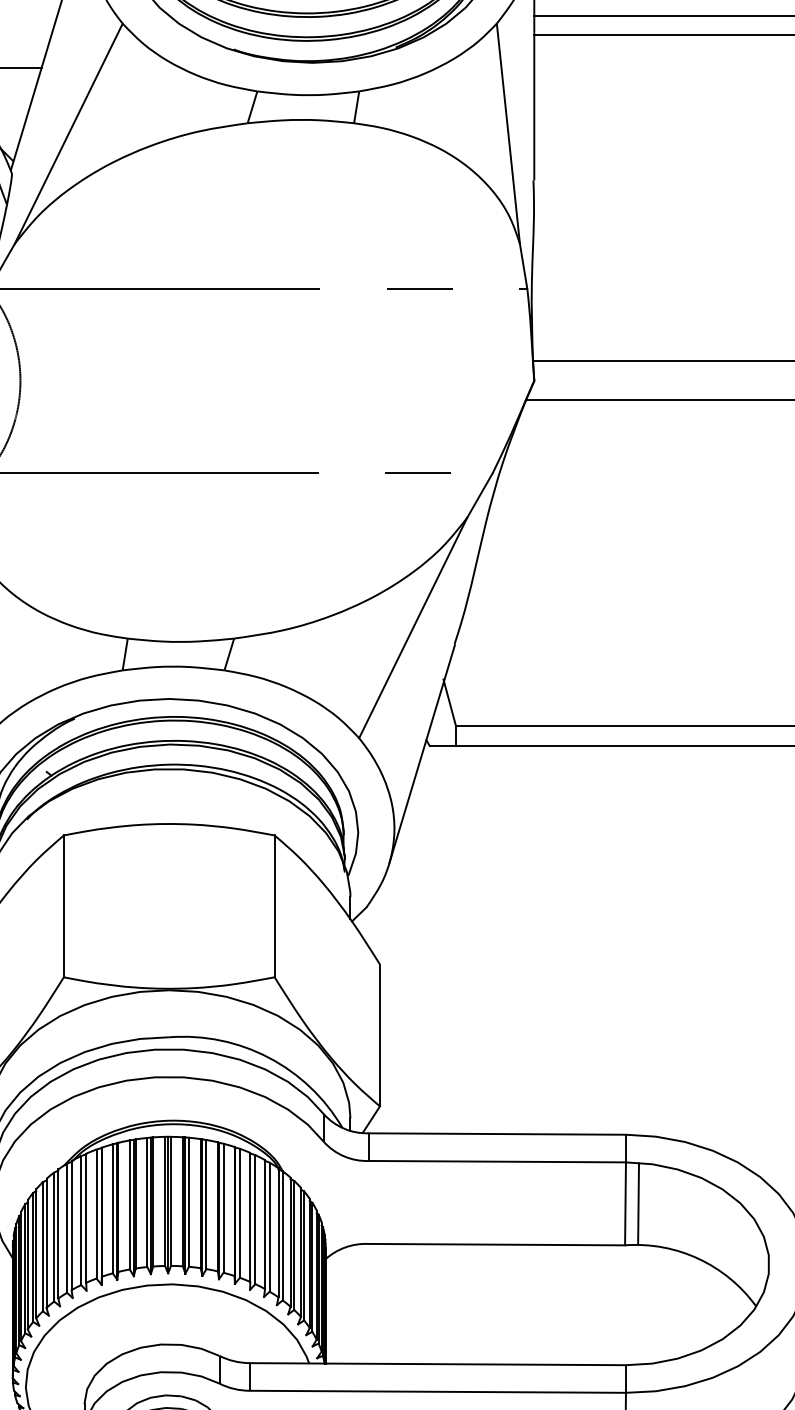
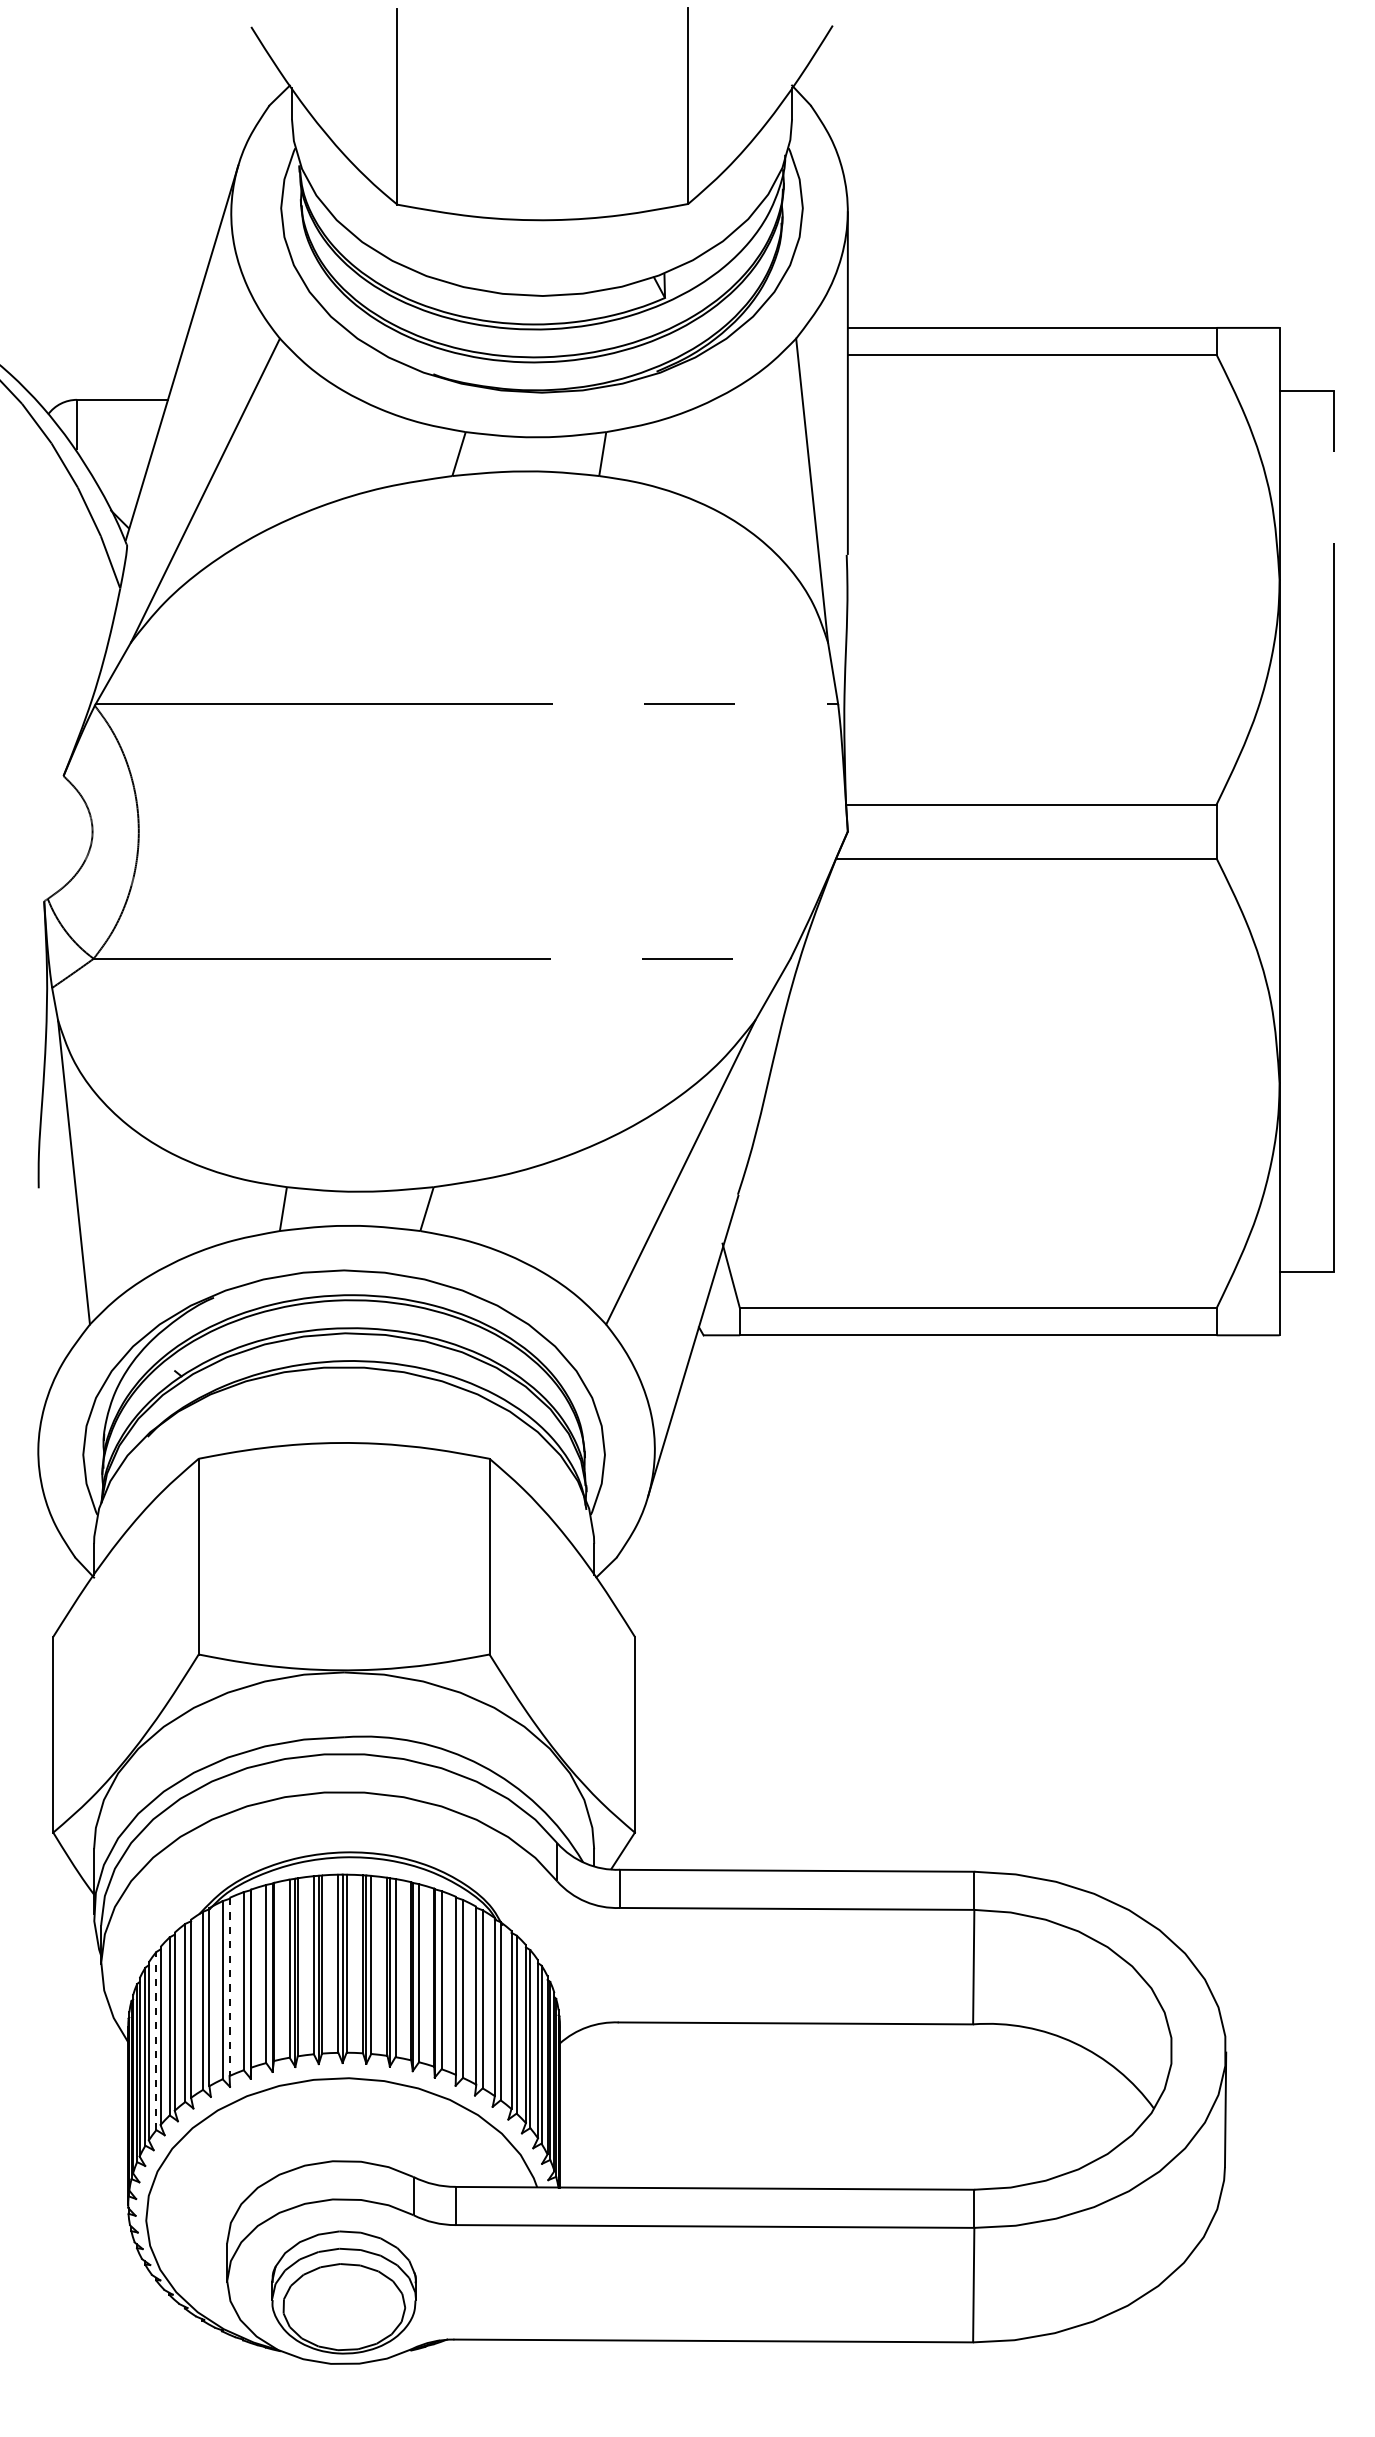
line: (638, 1203) -> (991, 1966), removed
line: (86, 1218) -> (229, 1987), solid -> dashed
line: (33, 1257) -> (156, 2040), solid -> dashed

